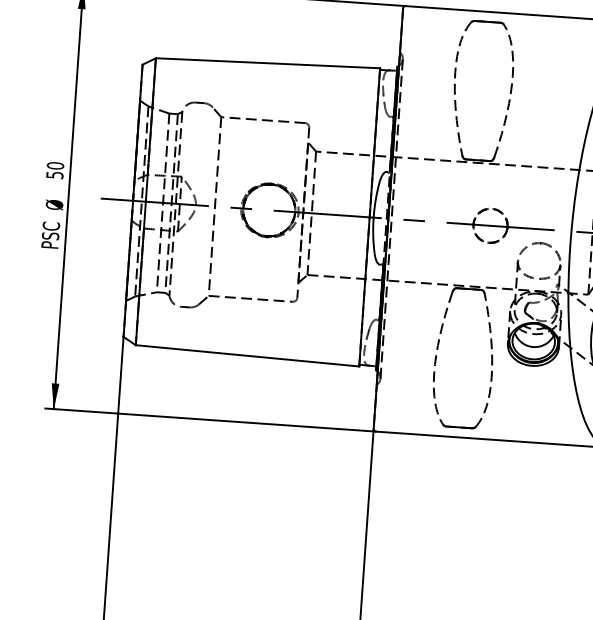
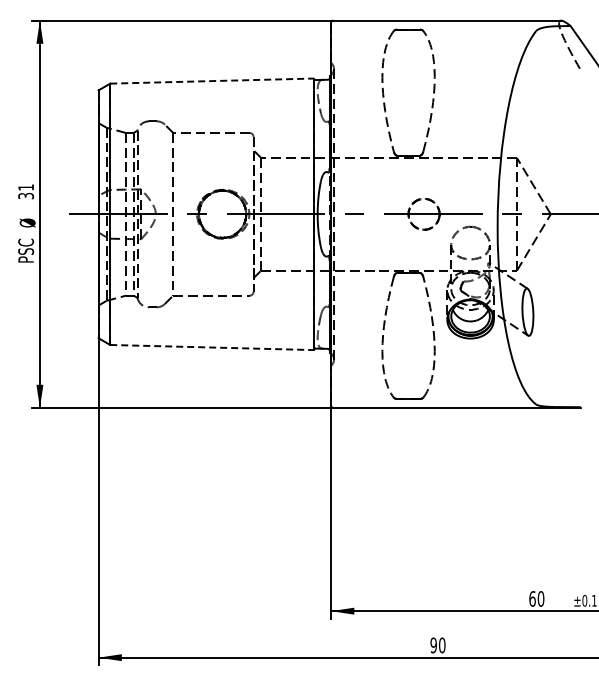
line: (268, 63) -> (212, 81), solid -> dashed
text: (55, 170) -> (26, 191), 50 -> 31
line: (247, 355) -> (212, 347), solid -> dashed

